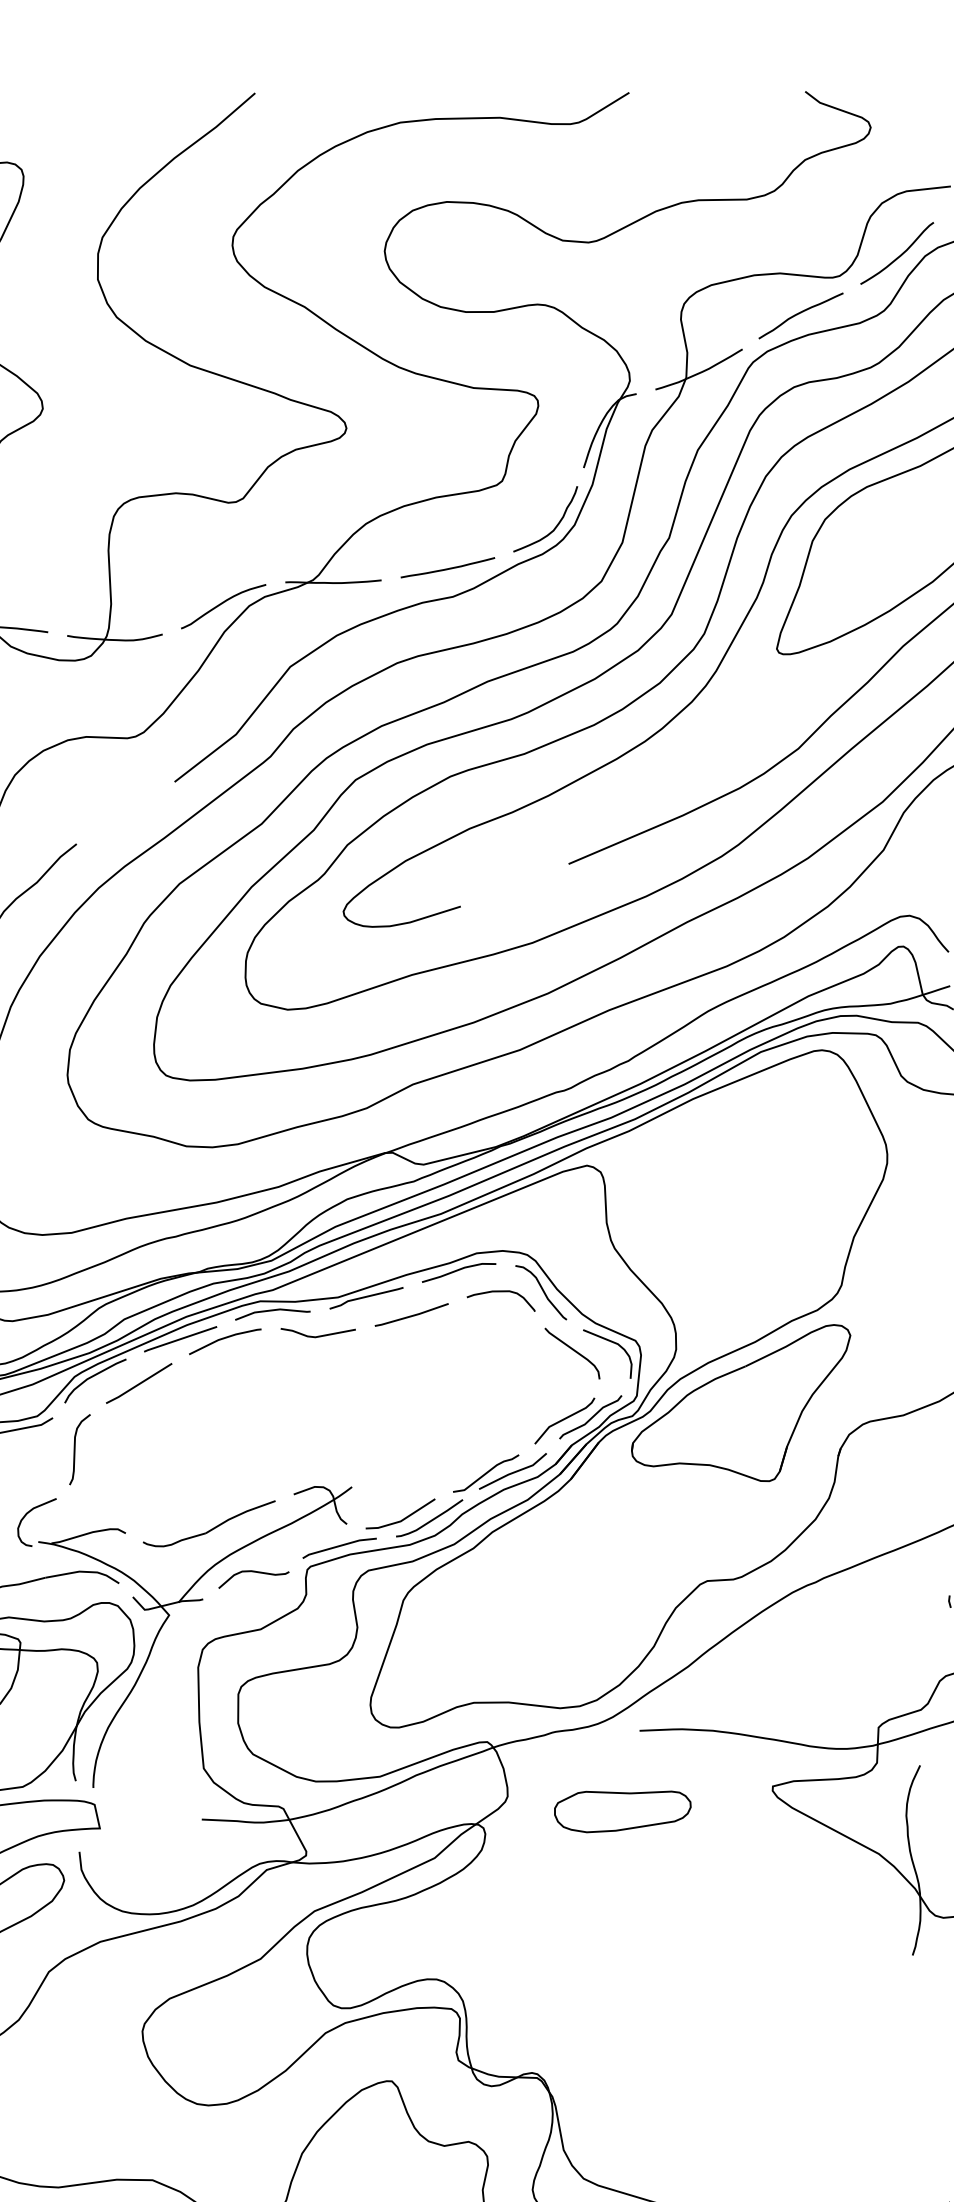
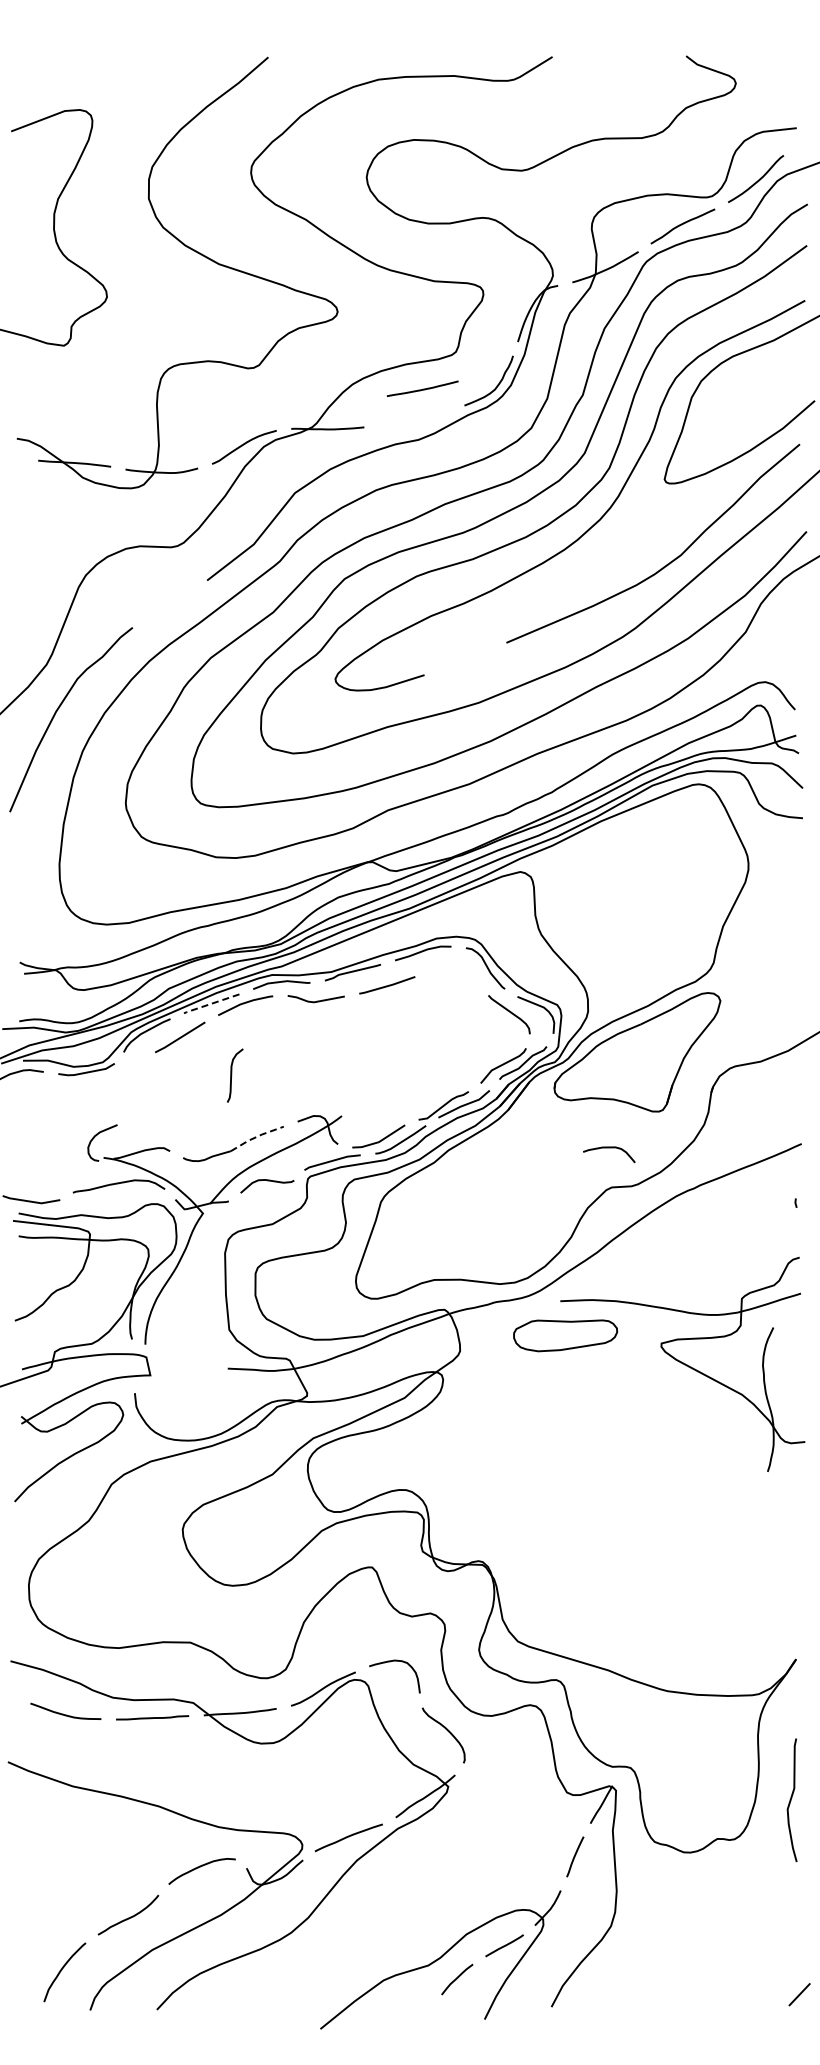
curve: (448, 567) -> (423, 388), moved
curve: (501, 1292) -> (609, 1148), moved
line: (180, 1338) -> (211, 1003), solid -> dashed
curve: (76, 1449) -> (232, 1075), moved
line: (239, 1513) -> (256, 1136), solid -> dashed
part: (622, 1811) -> (565, 1335), moved

